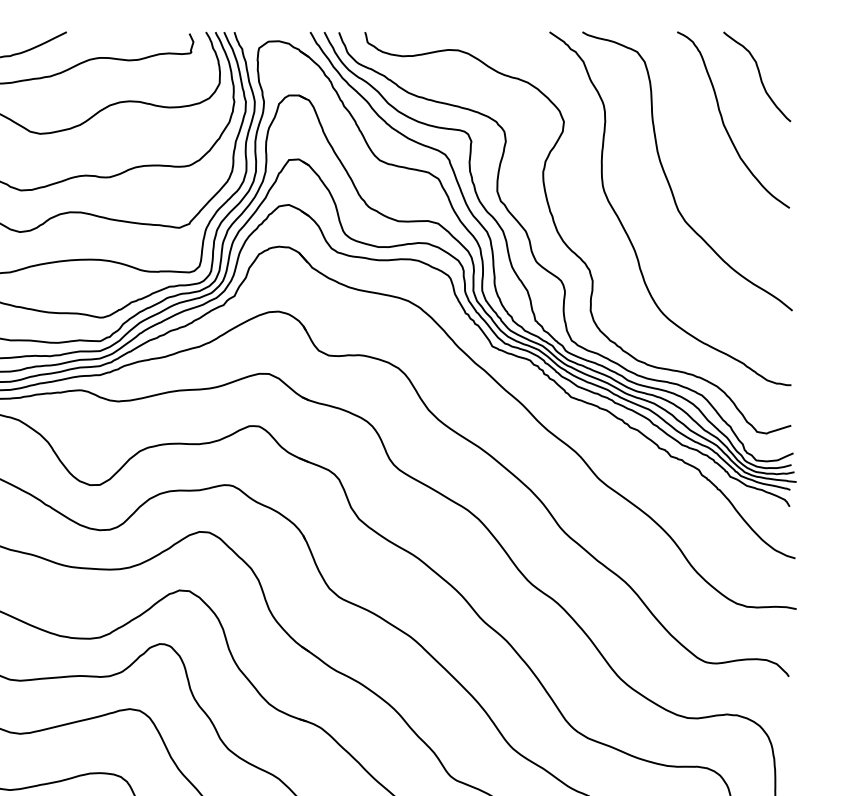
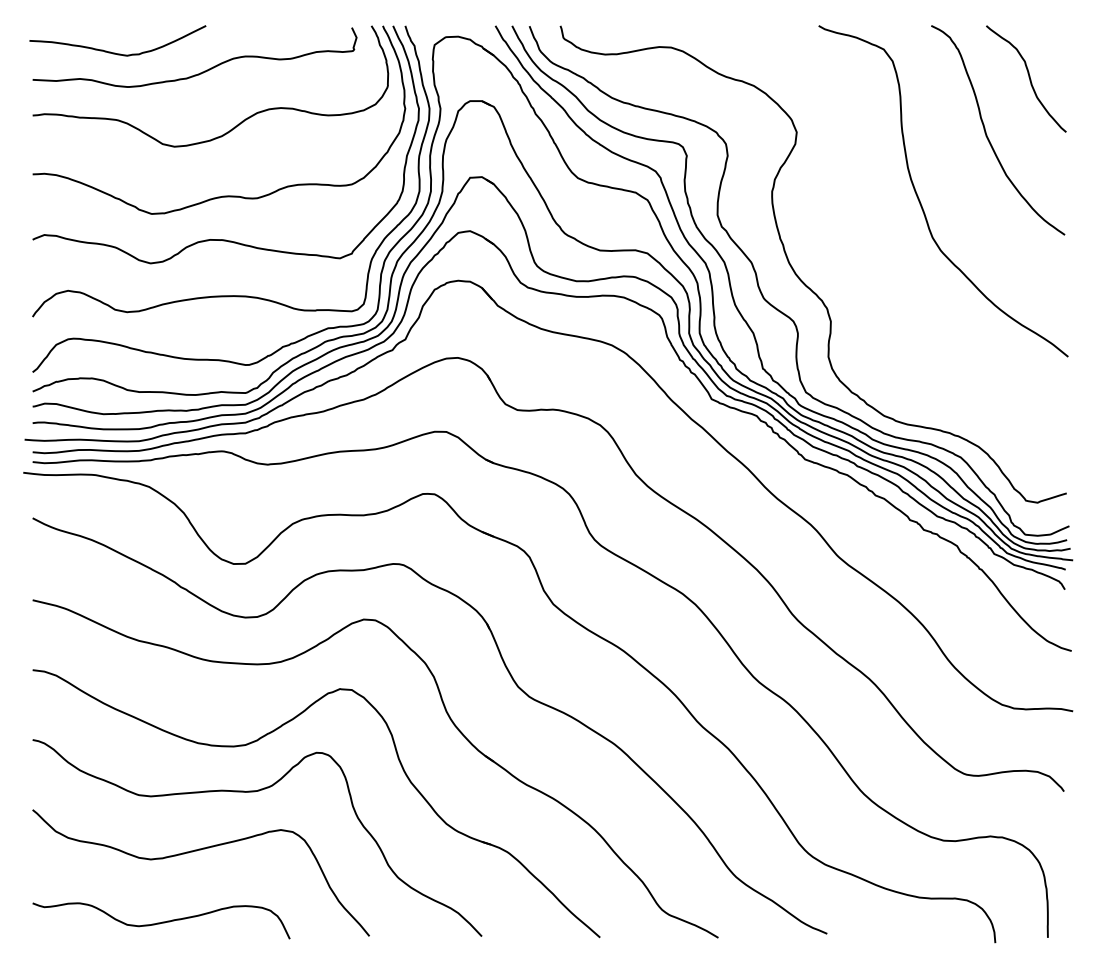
curve: (626, 230) -> (870, 261), removed

